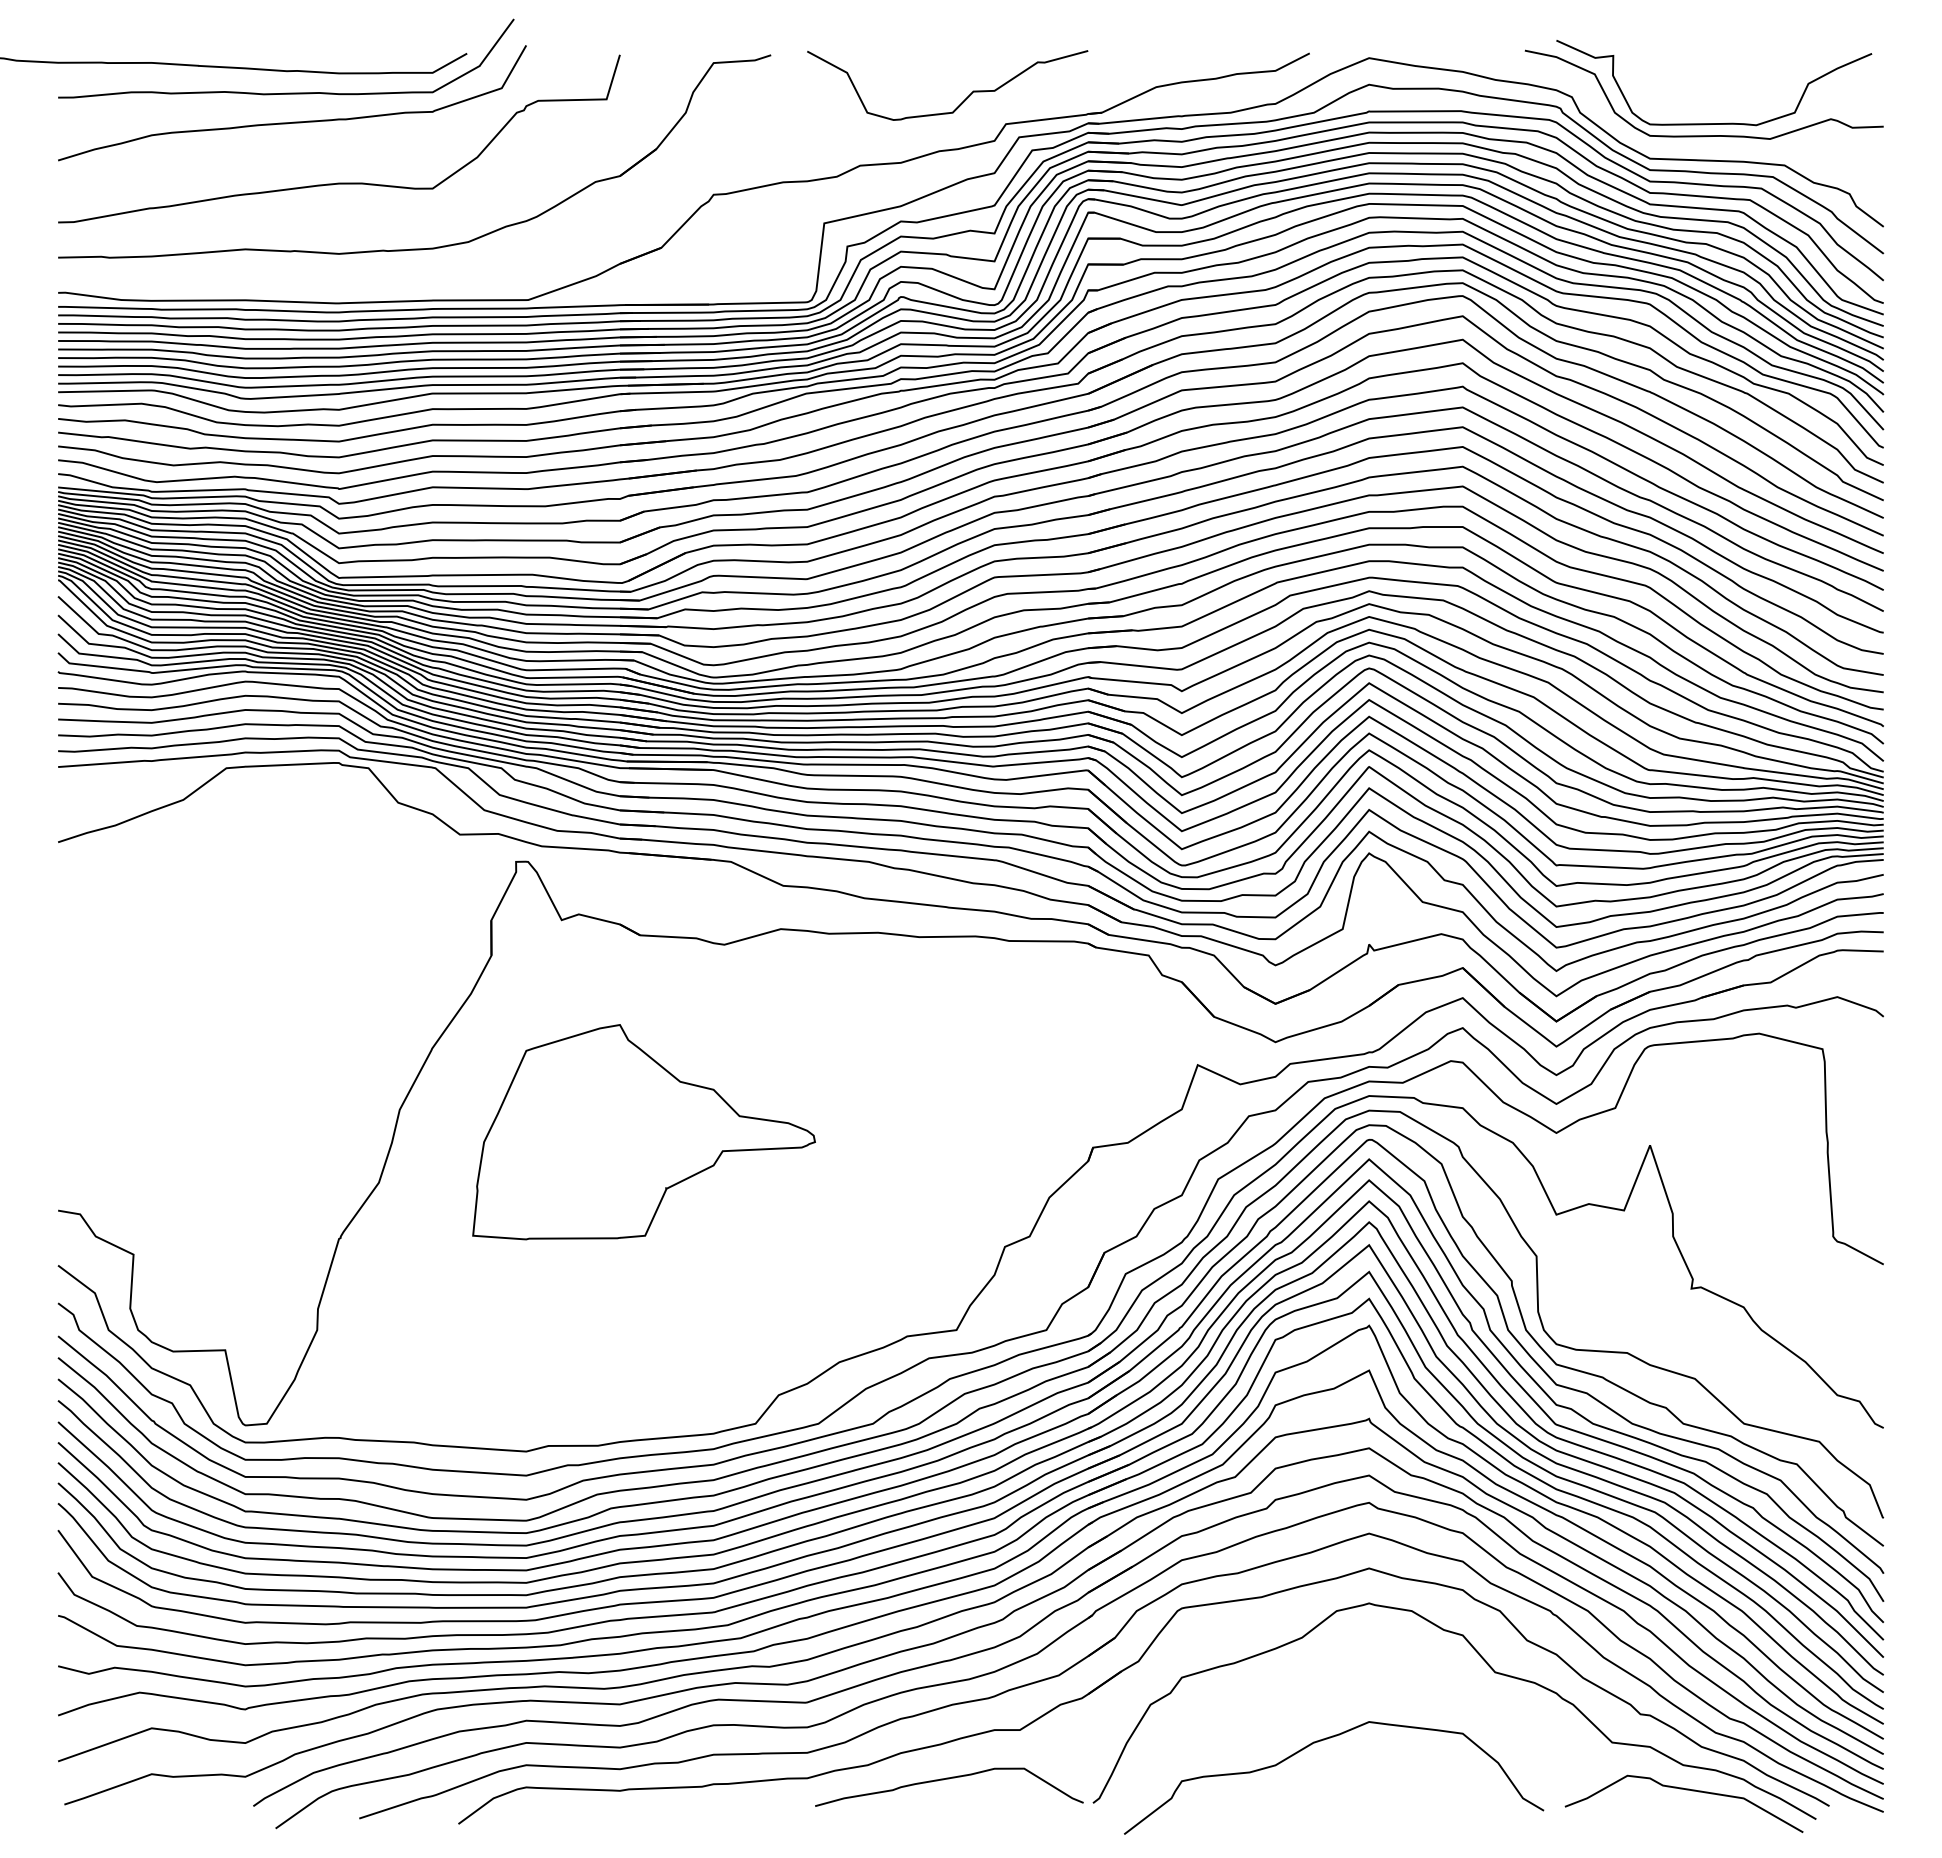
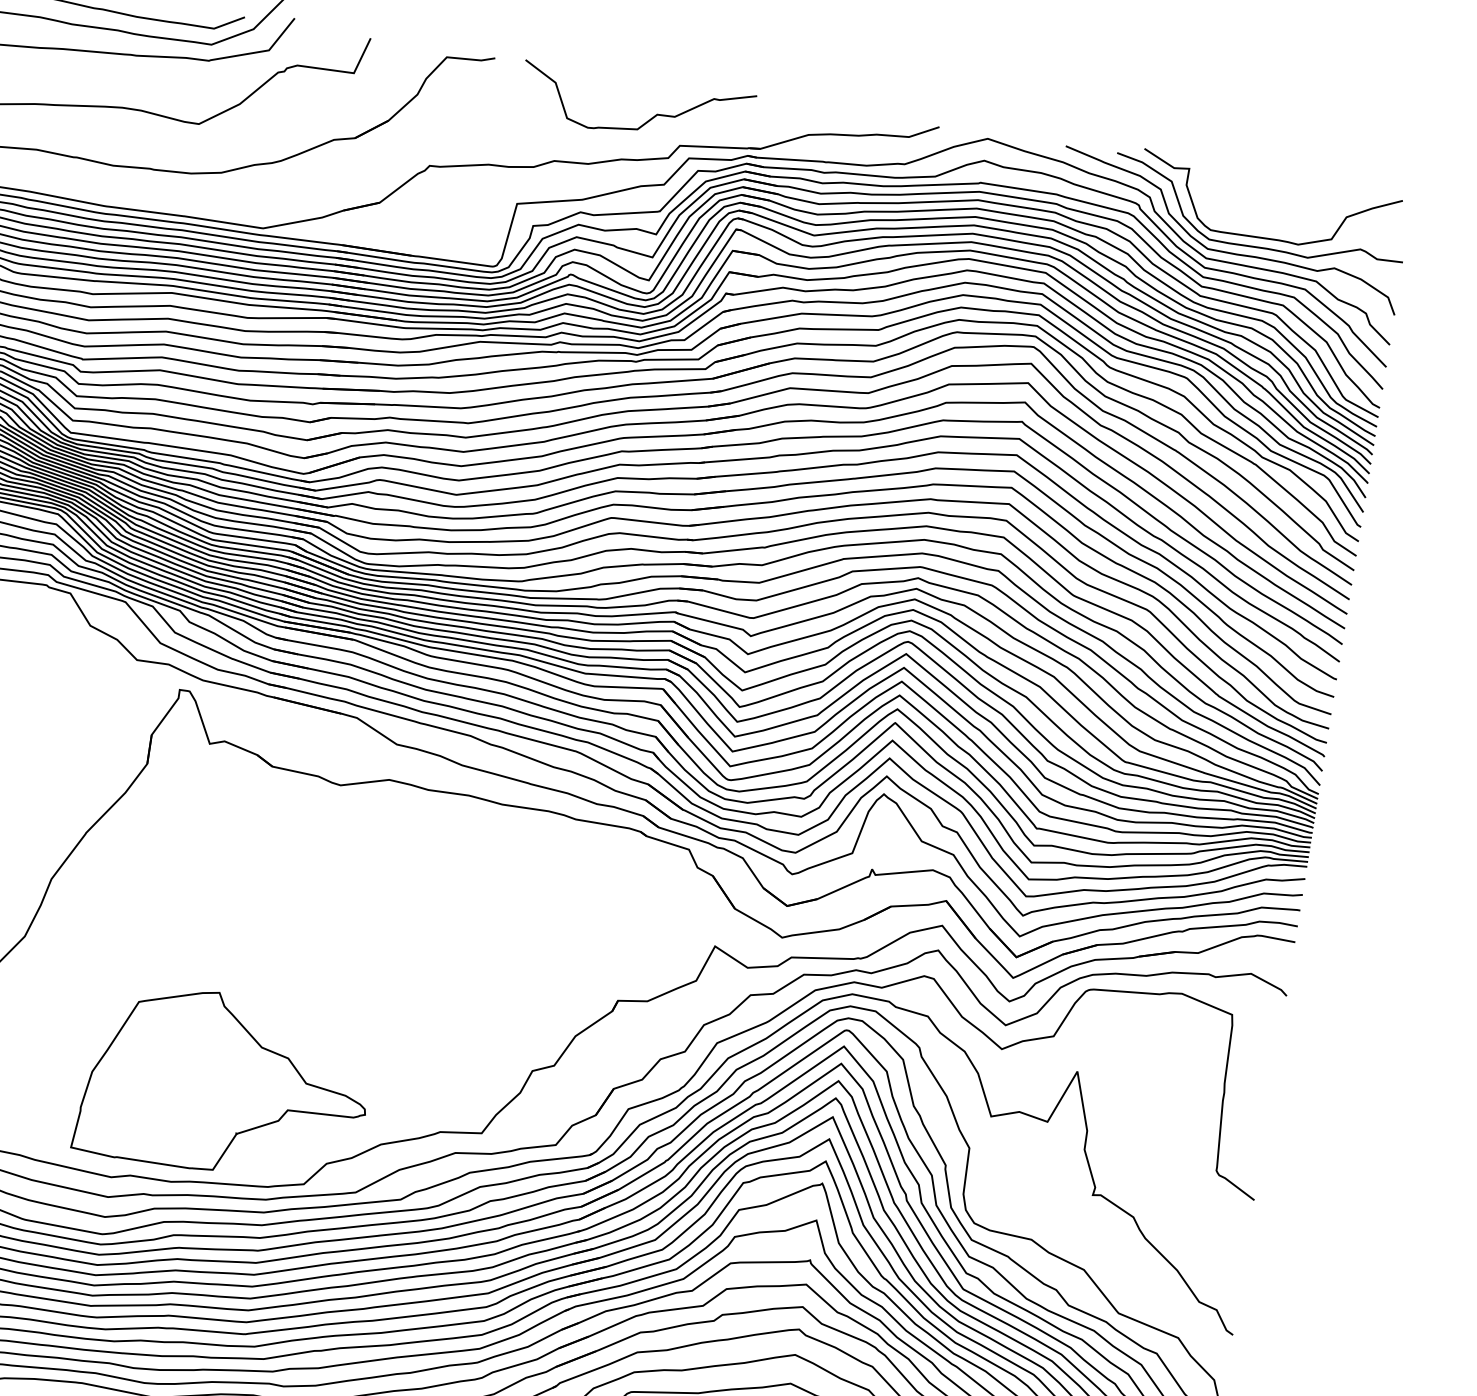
curve: (1667, 146) -> (1222, 250), added
part: (643, 1132) -> (224, 1084), moved

